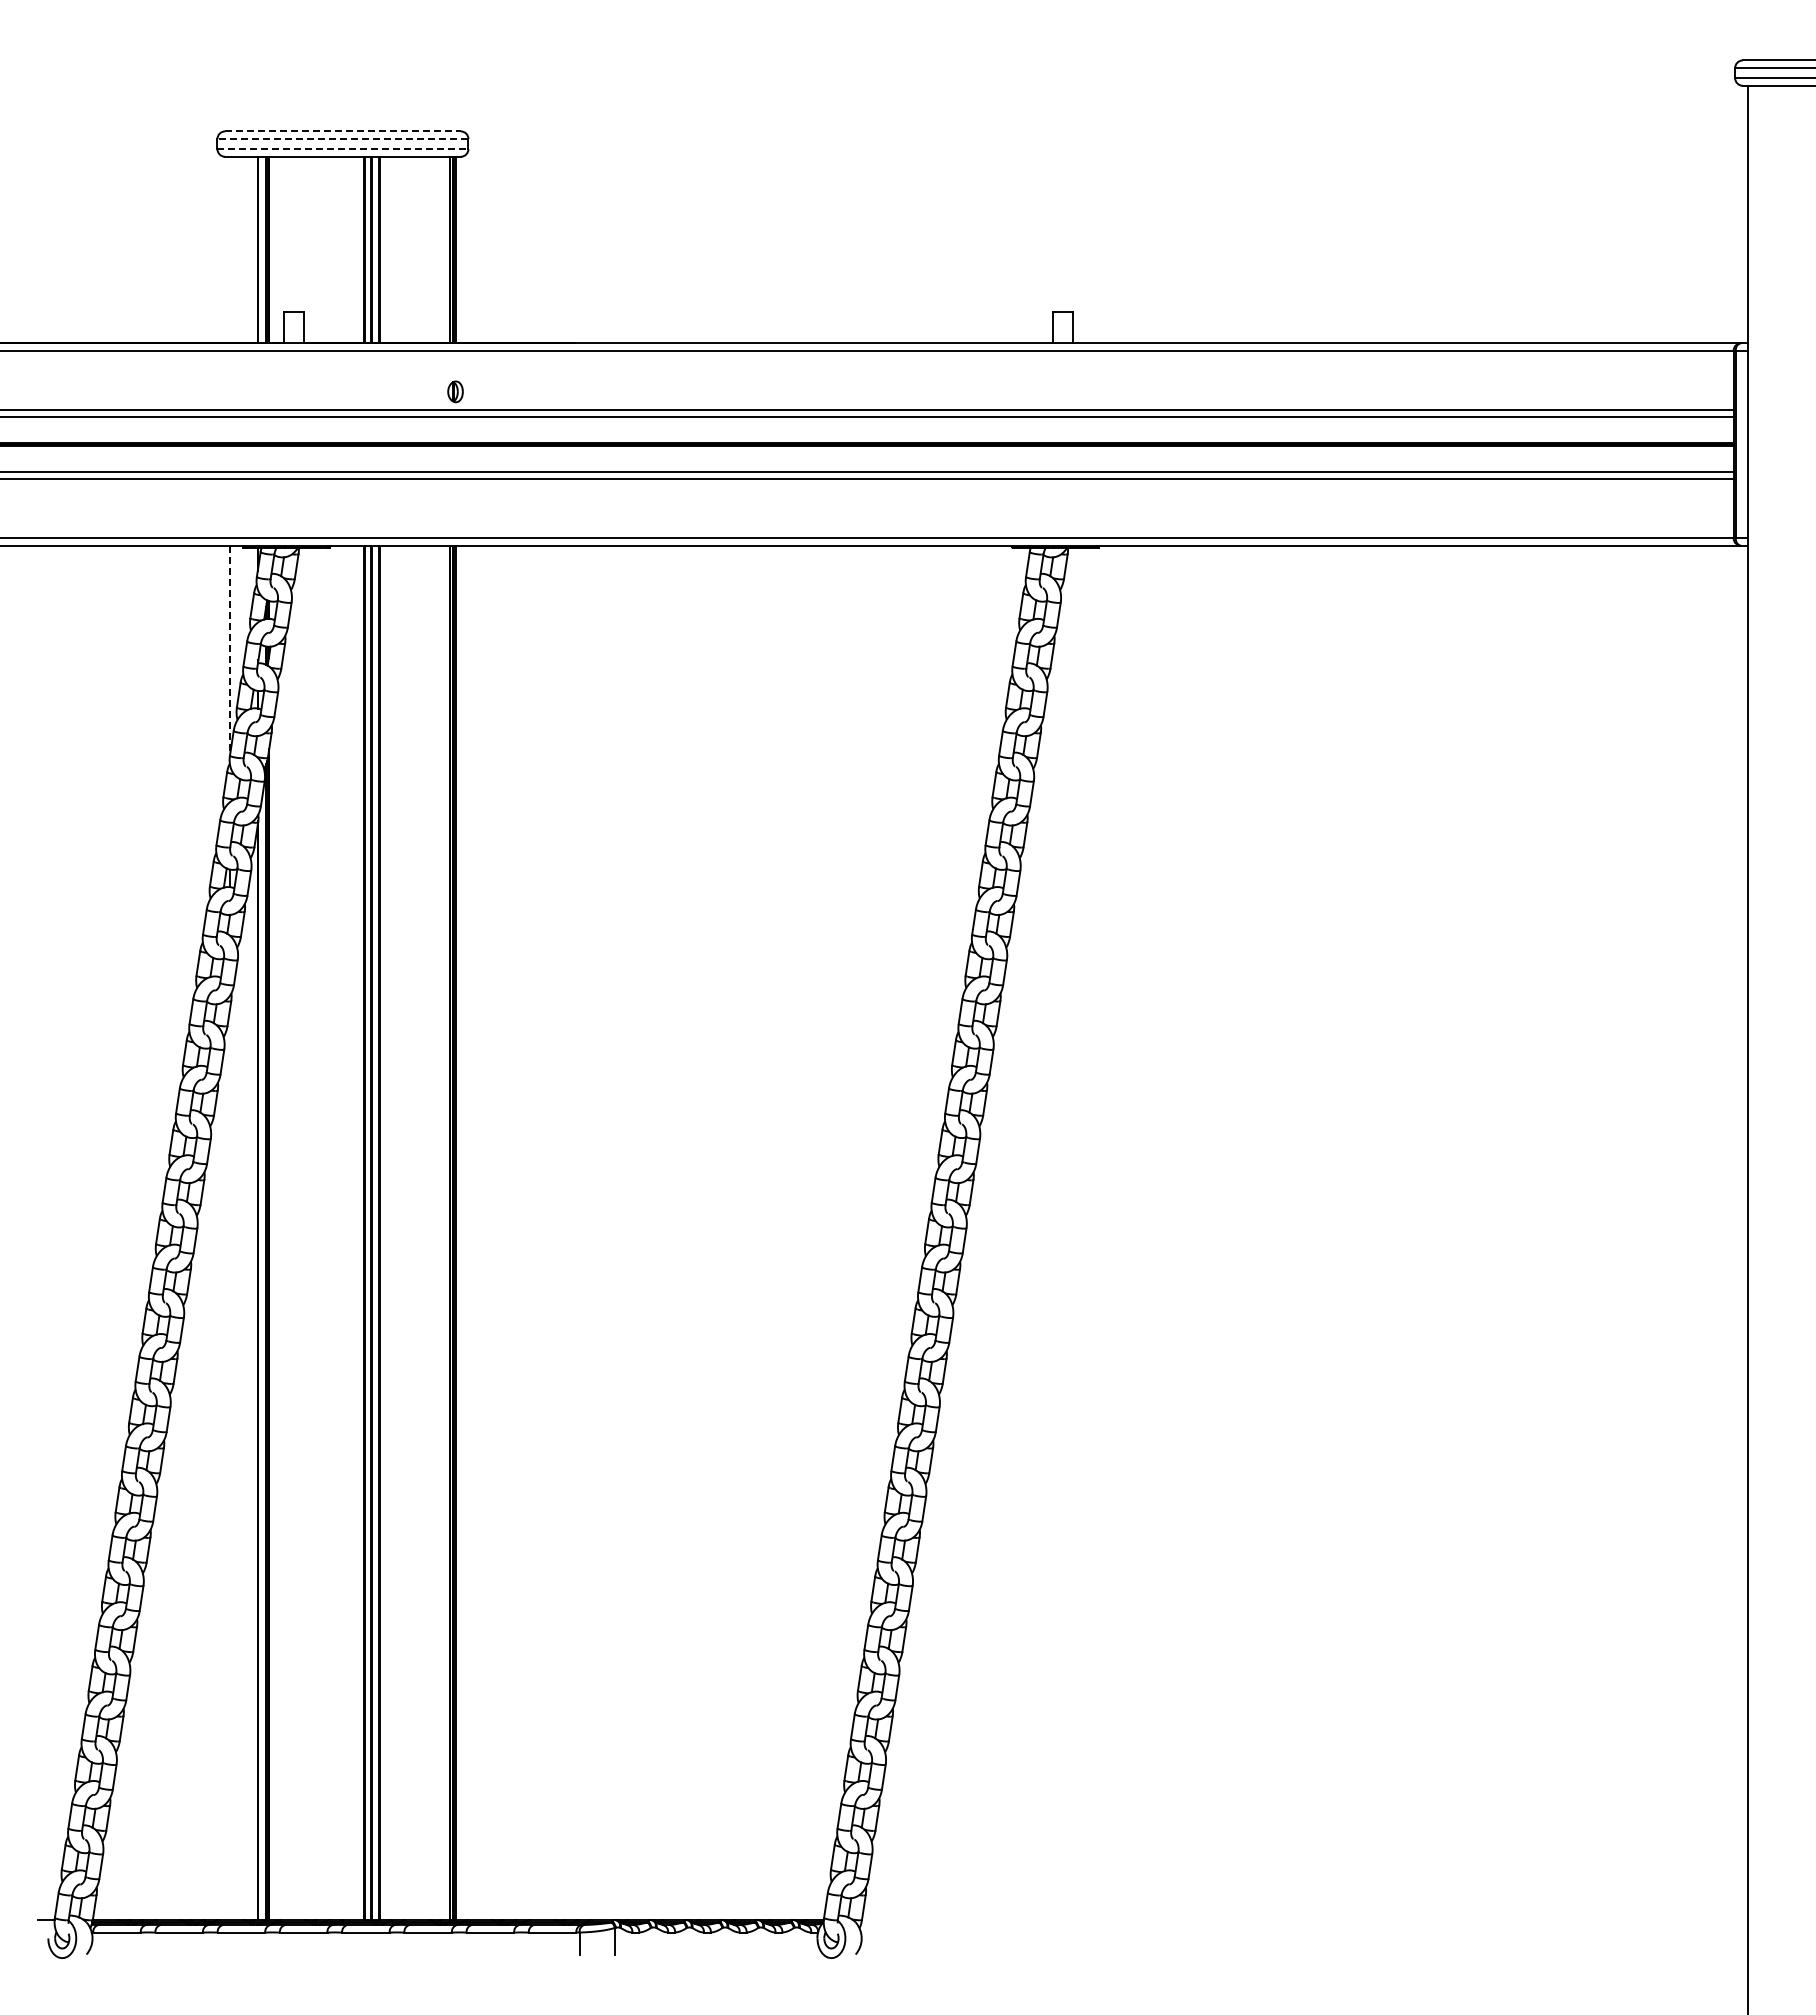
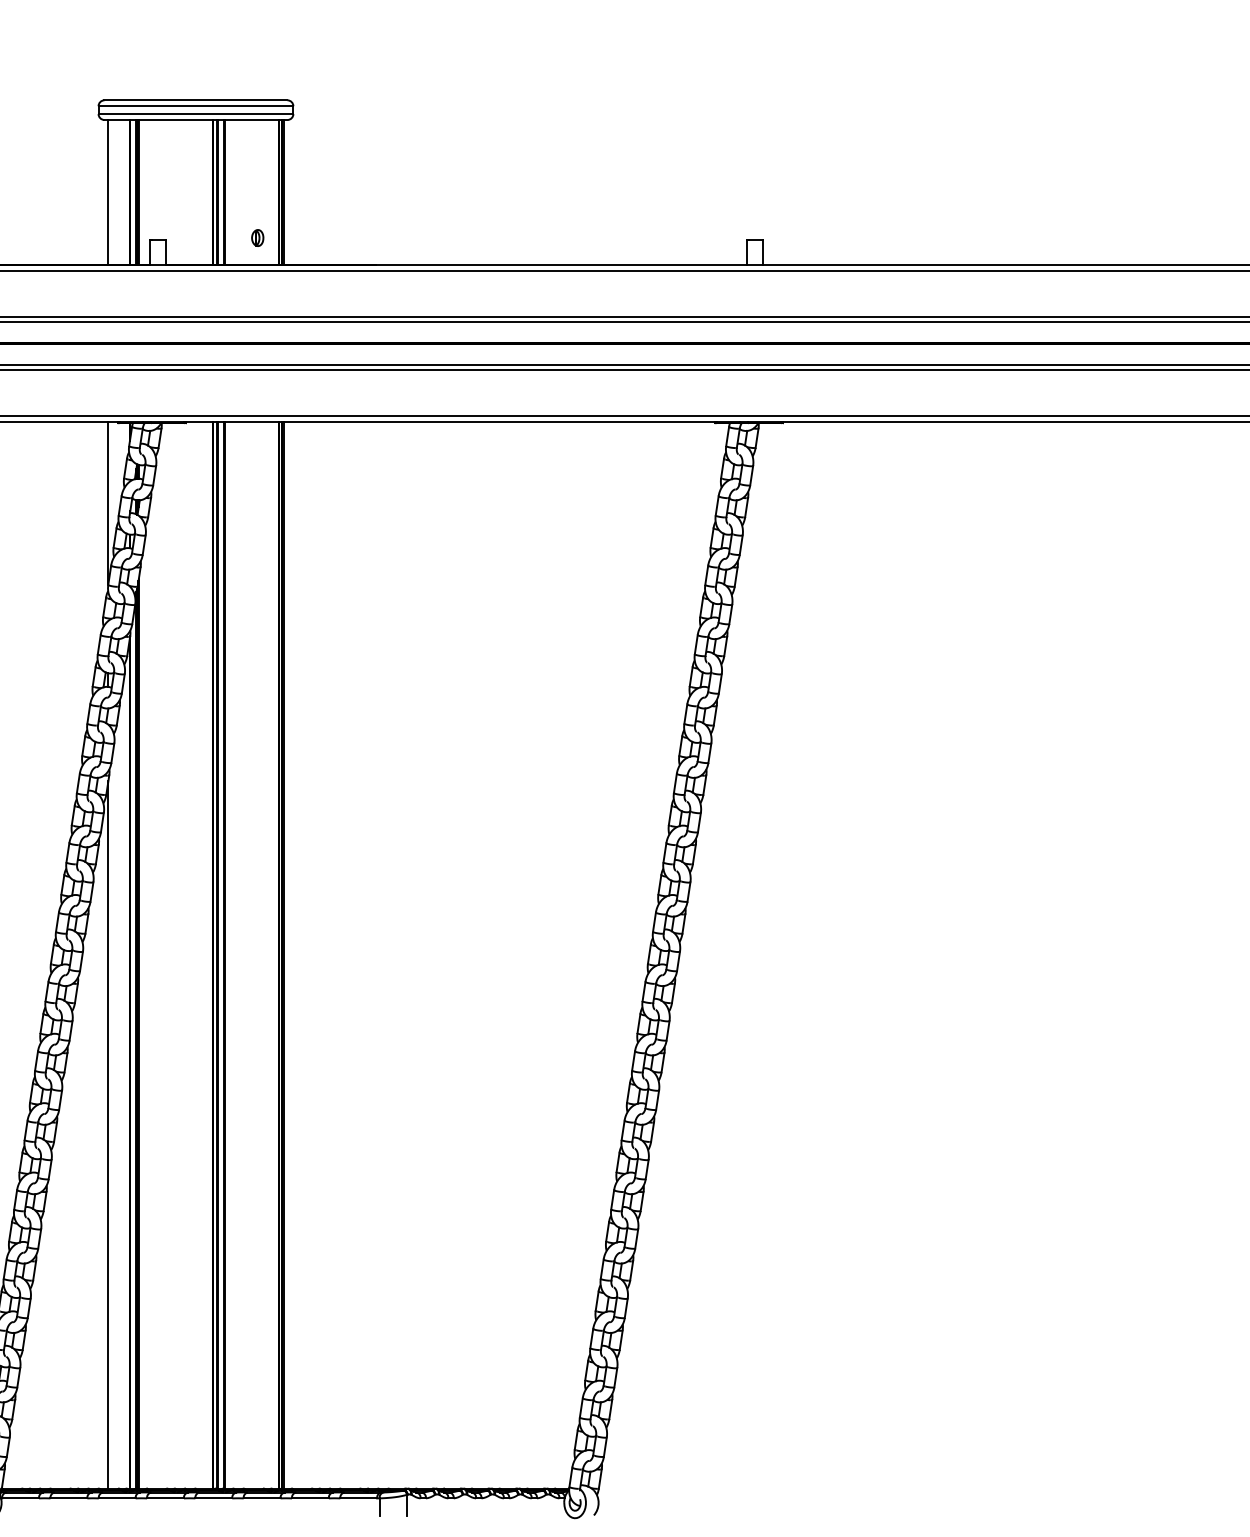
line: (342, 131) -> (195, 100), dashed -> solid
line: (342, 139) -> (195, 106), dashed -> solid
line: (343, 149) -> (196, 114), dashed -> solid
line: (230, 249) -> (108, 191), added
part: (455, 391) -> (257, 237), moved
line: (230, 650) -> (108, 503), dashed -> solid
line: (230, 1463) -> (108, 1134), added

